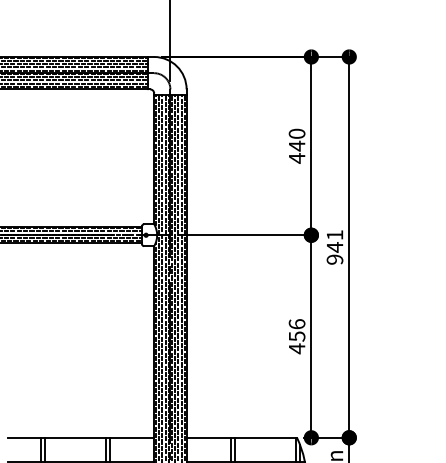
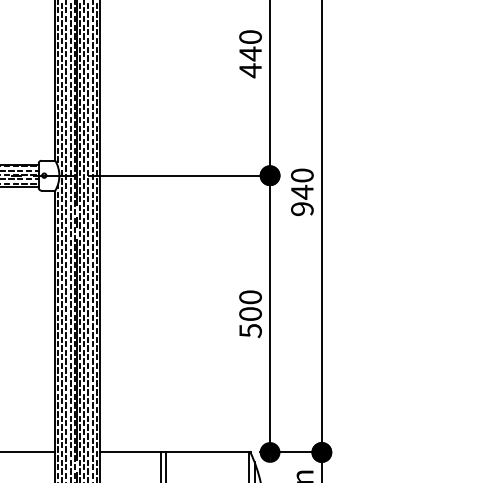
text: (334, 235) -> (301, 176), 941 -> 940
text: (296, 336) -> (249, 314), 456 -> 500

